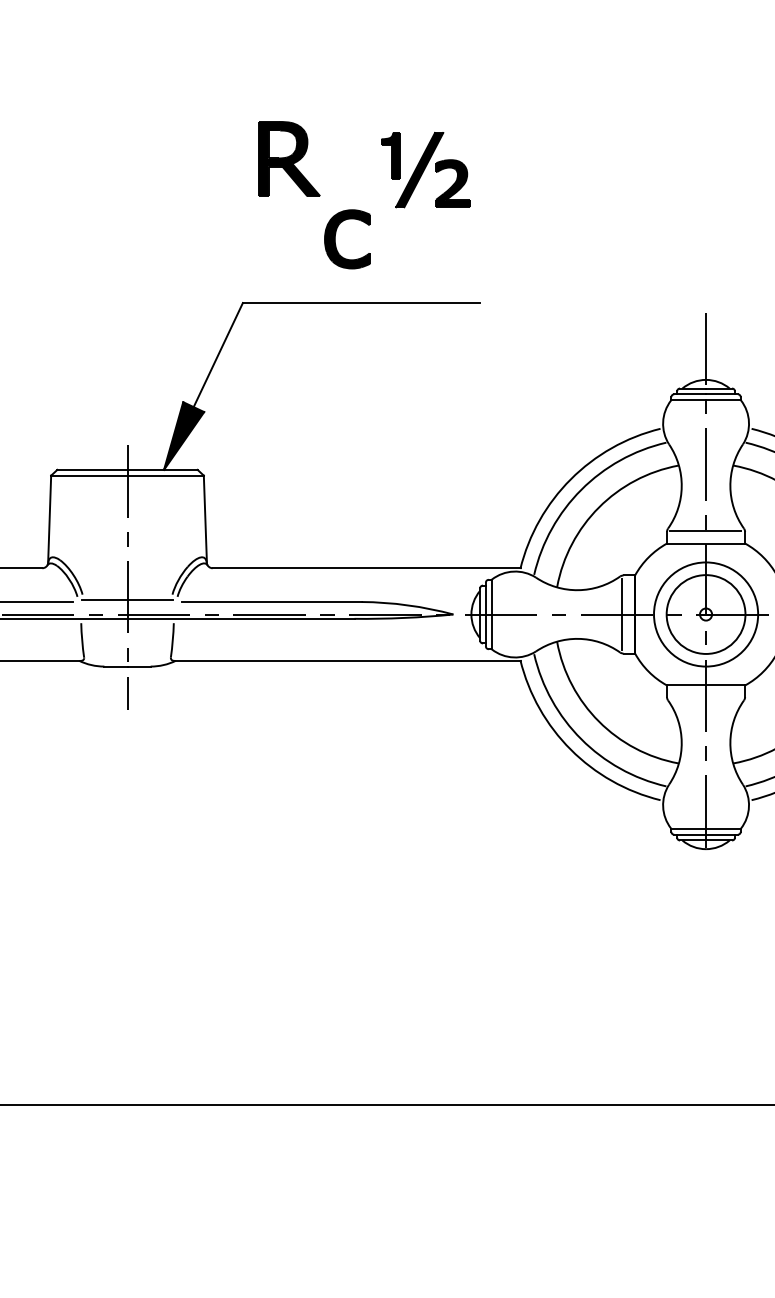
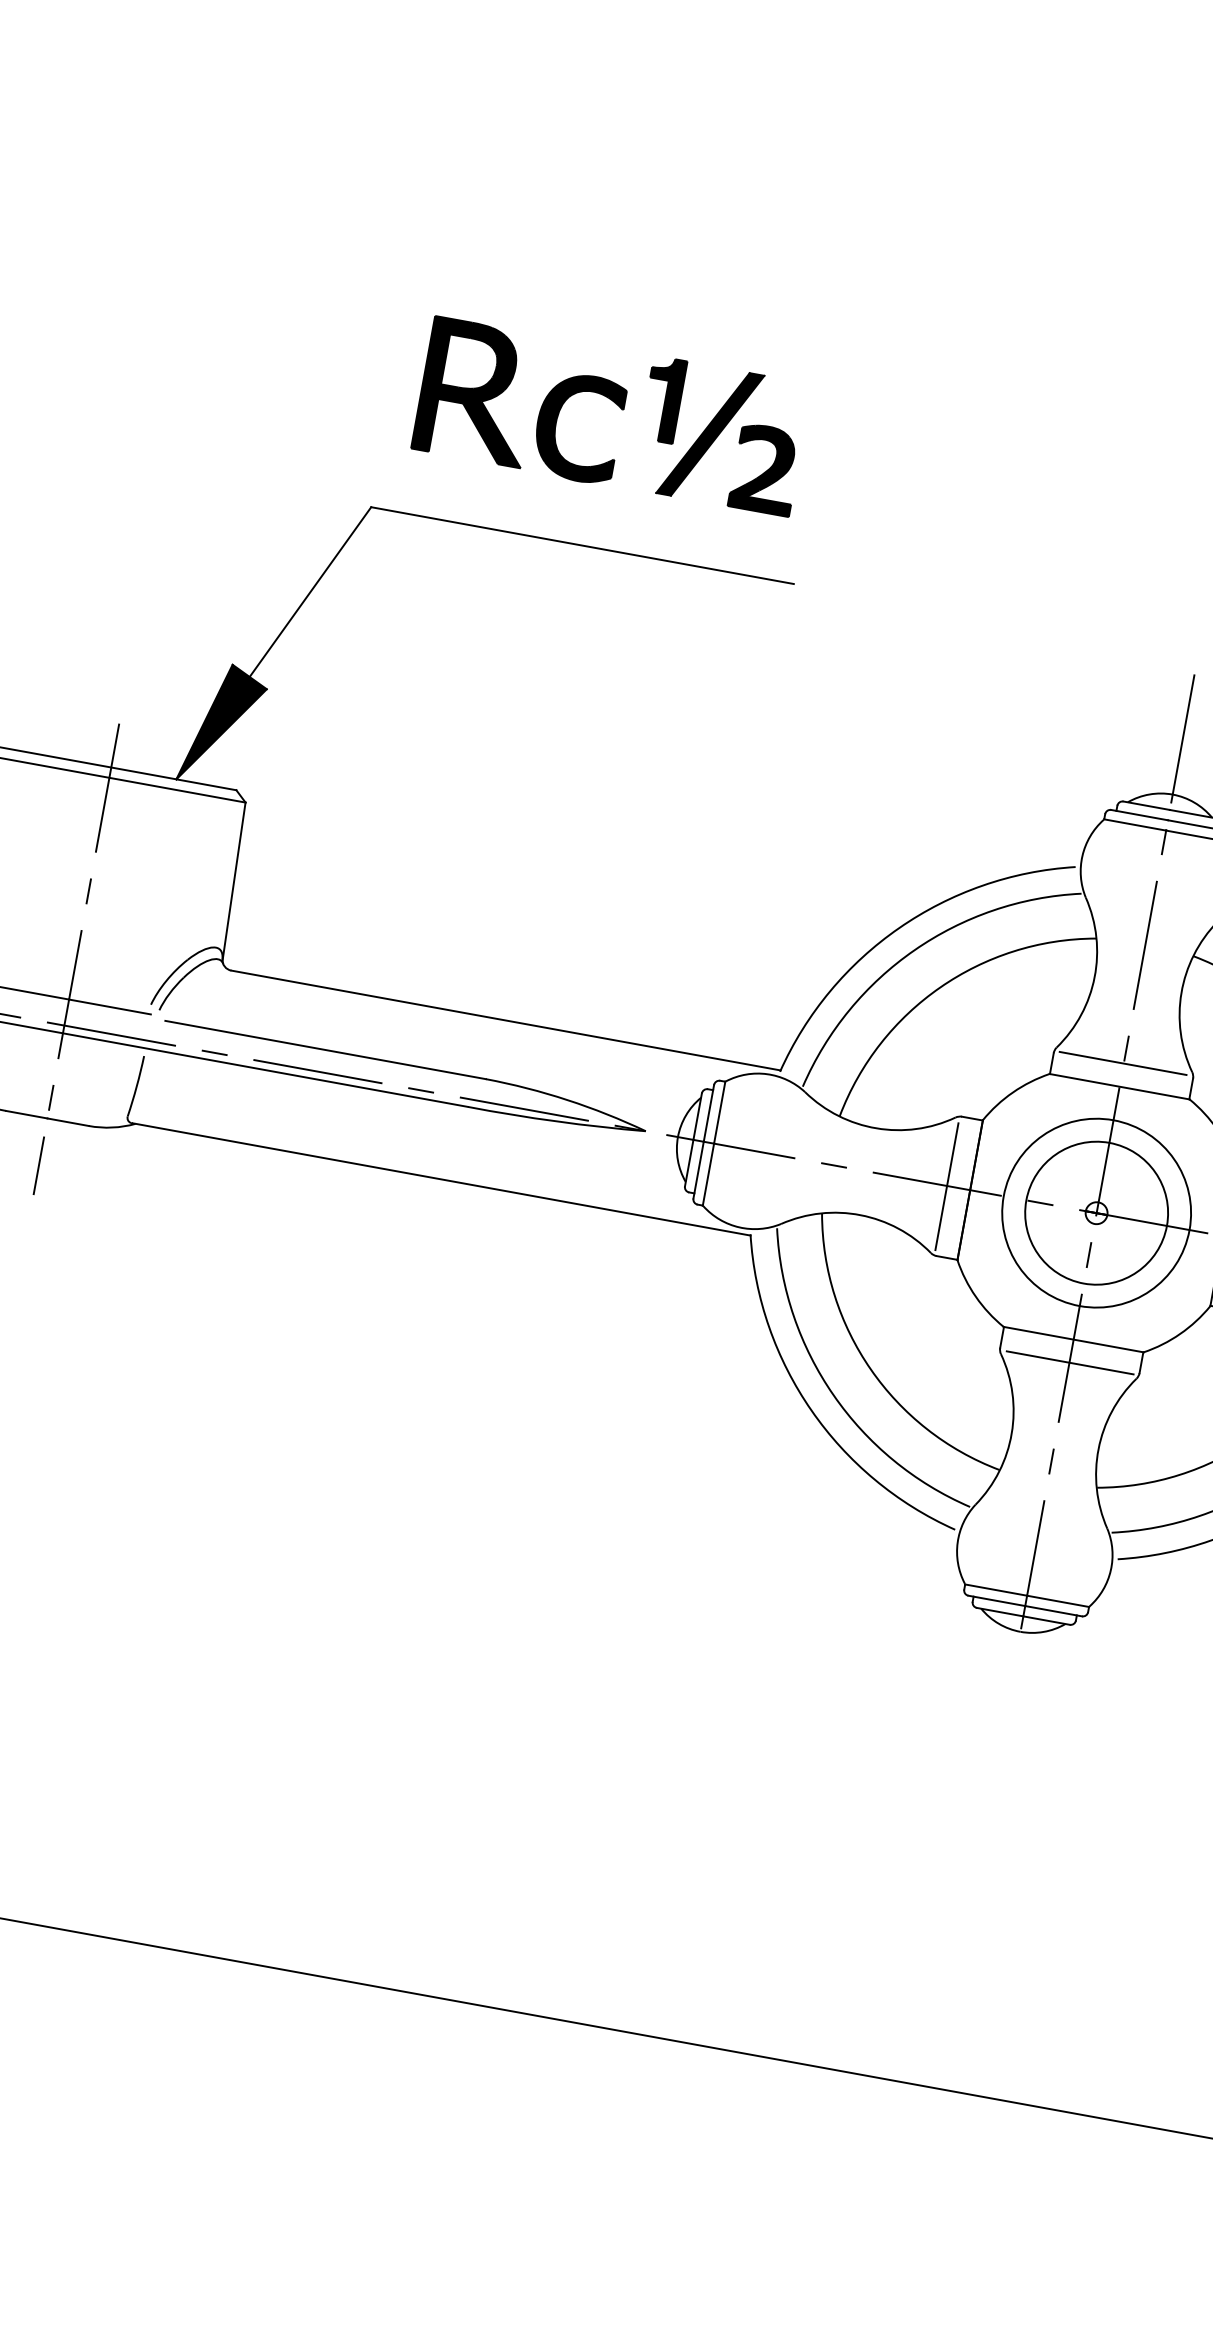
part: (289, 158) -> (478, 391), moved
part: (425, 170) -> (720, 436), moved
line: (706, 698) -> (1070, 1363), added

